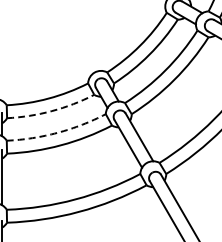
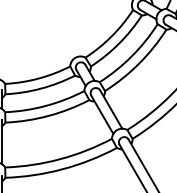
arc: (51, 111) -> (40, 88), dashed -> solid
arc: (57, 132) -> (45, 105), dashed -> solid

